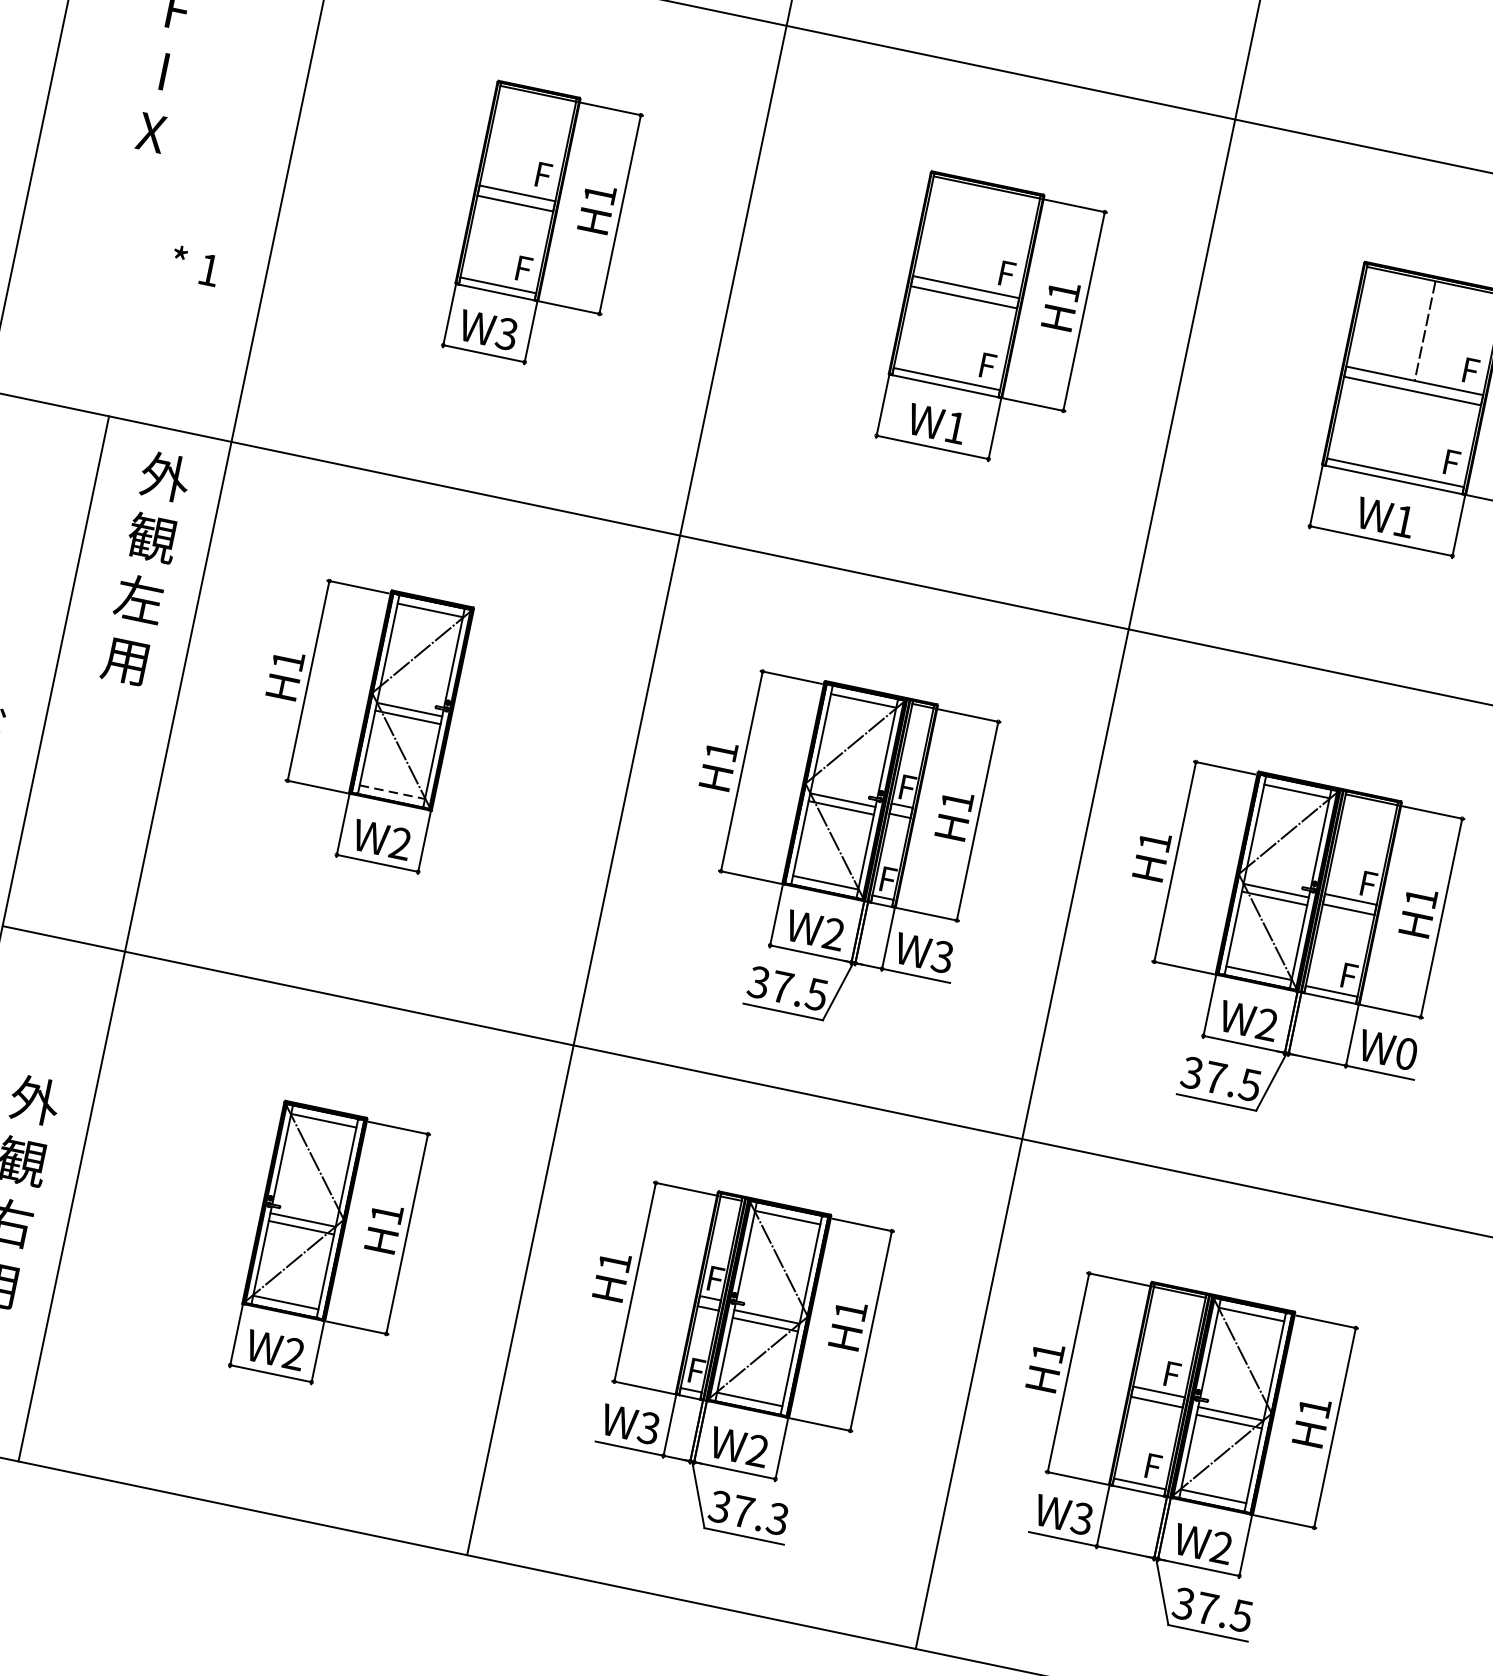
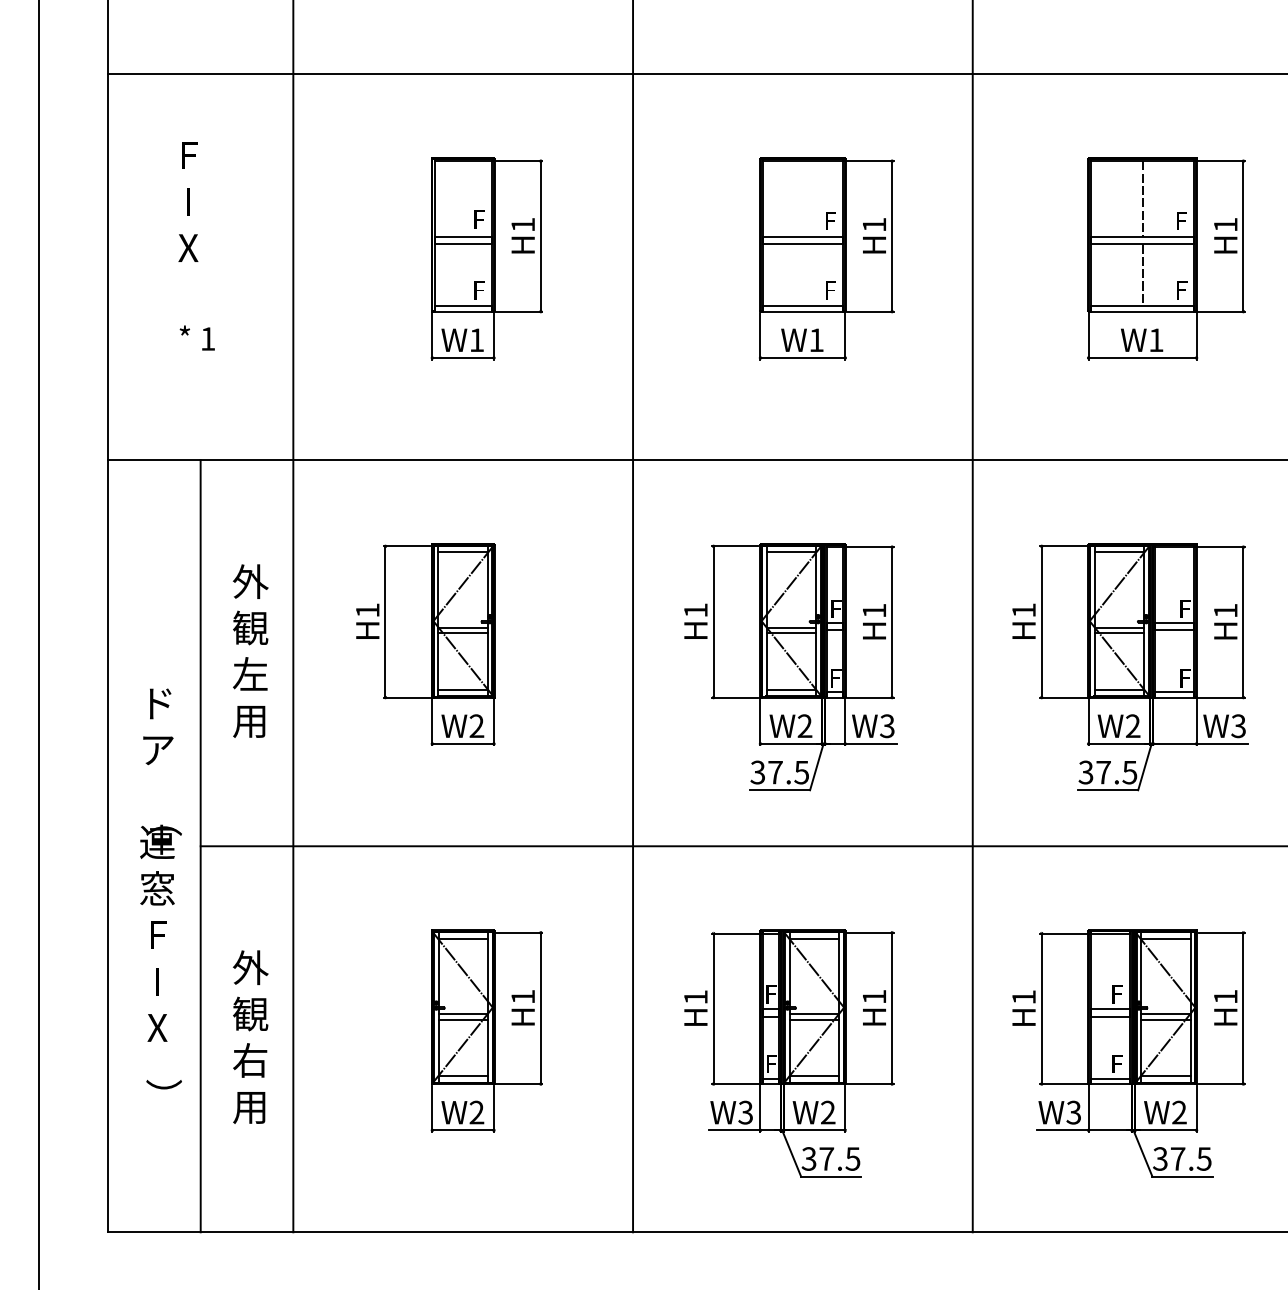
text: (194, 264) -> (196, 337), moved
text: (506, 334) -> (476, 340), W3 -> W1
line: (1403, 432) -> (1142, 275), added
text: (146, 567) -> (250, 650), moved
line: (392, 792) -> (463, 690), dashed -> solid
text: (1406, 1054) -> (1238, 726), W0 -> W3
text: (778, 1518) -> (853, 1158), 37.3 -> 37.5

